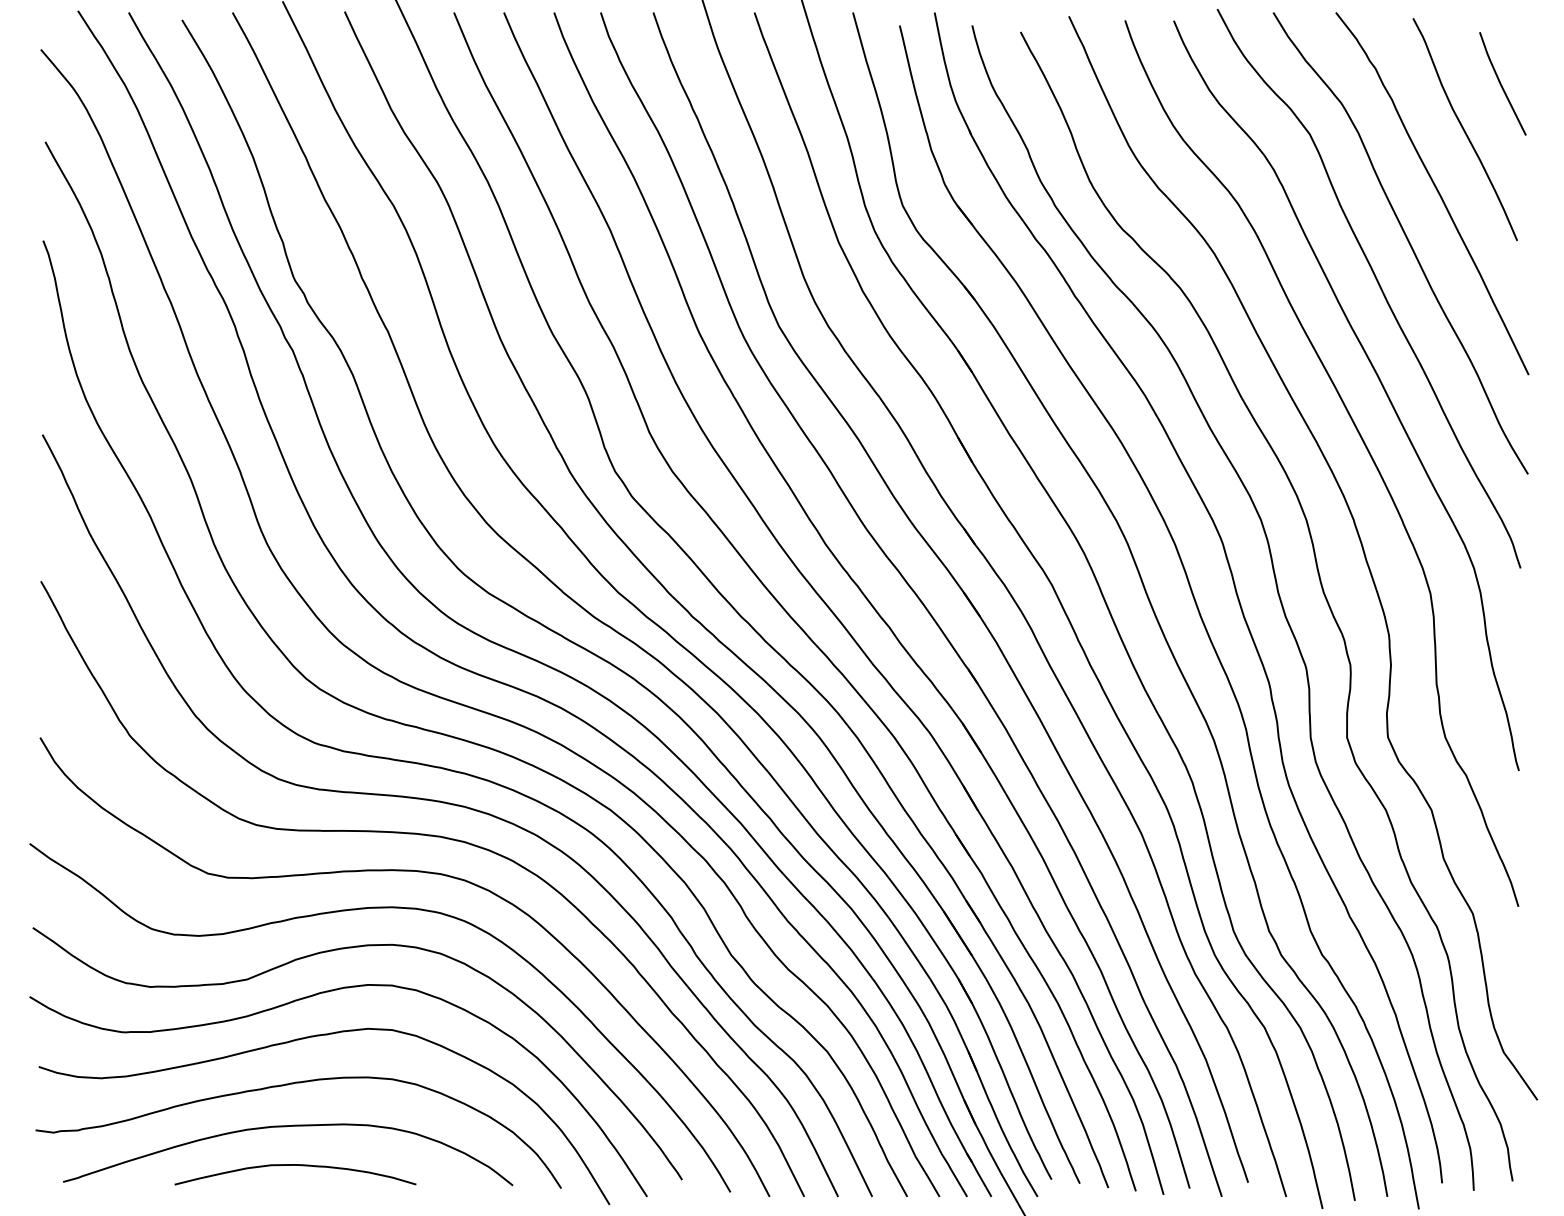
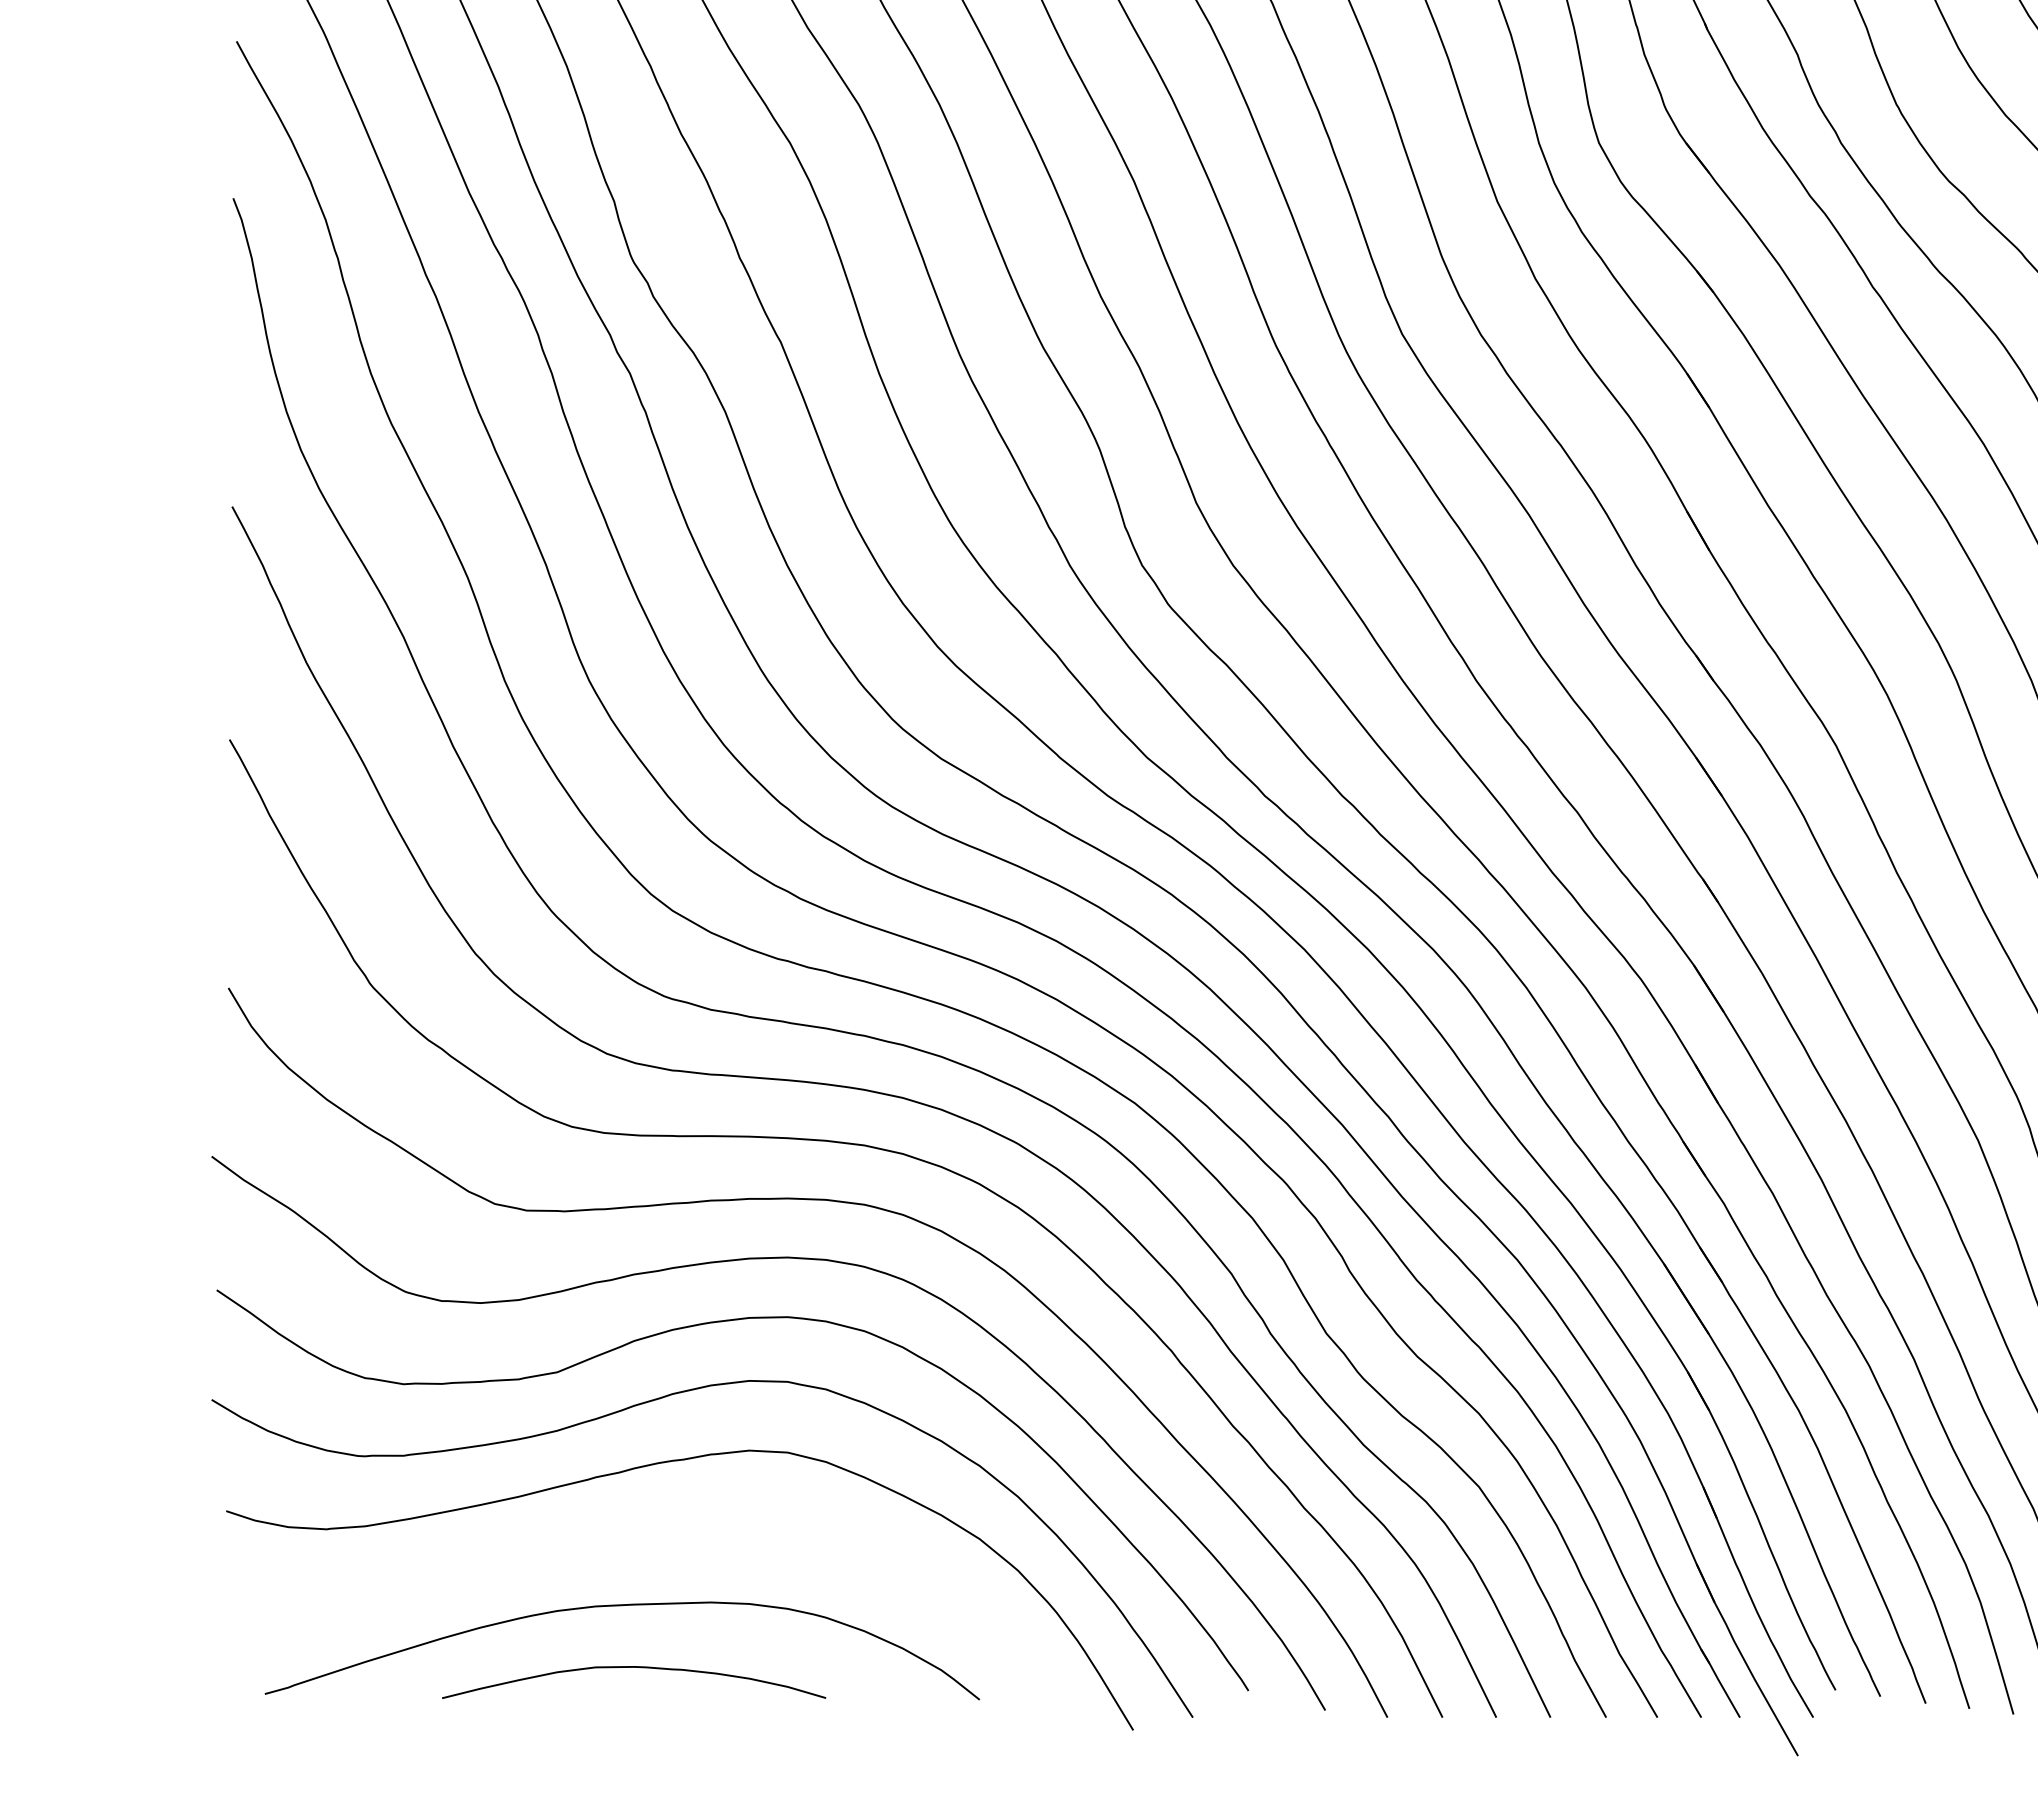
curve: (288, 1085) -> (622, 1540), removed

